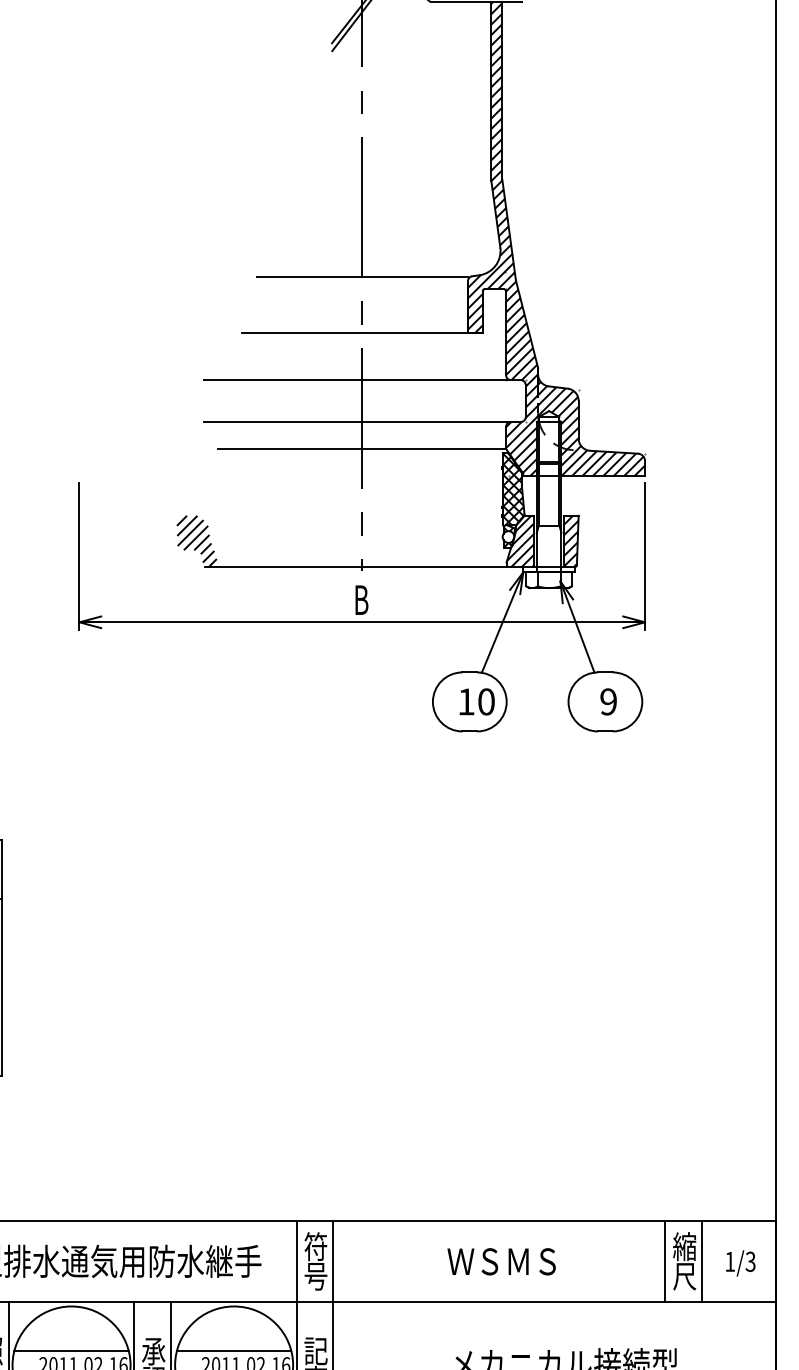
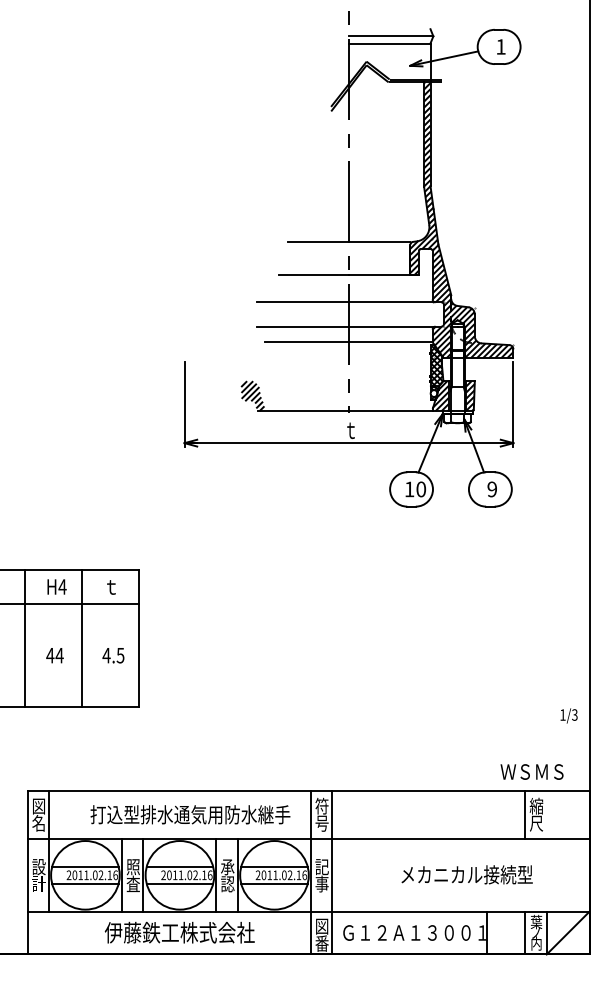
text: (363, 600) -> (349, 430), B -> ｔ
text: (500, 1260) -> (531, 771), moved
line: (701, 1260) -> (546, 814), removed
text: (739, 1262) -> (568, 715), moved

